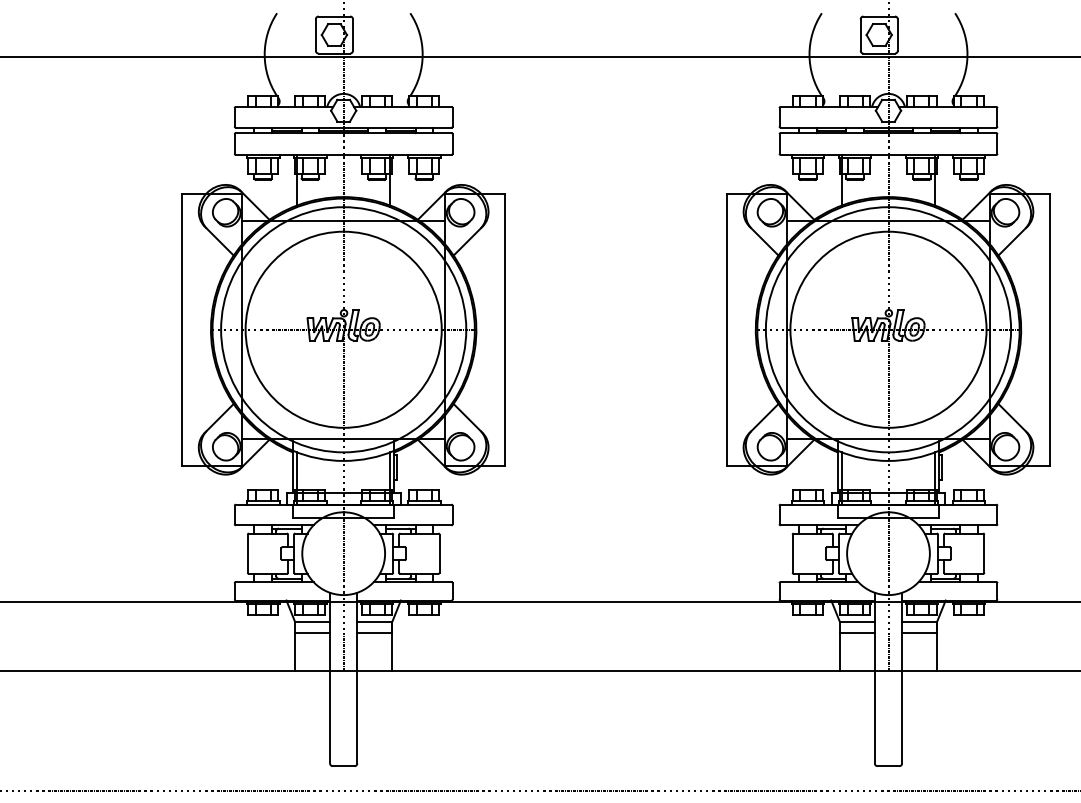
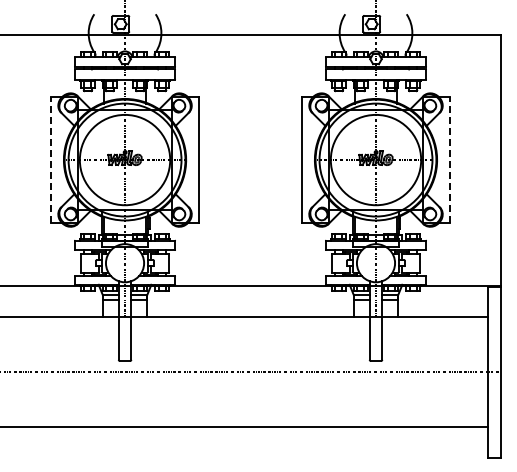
line: (181, 330) -> (50, 160), solid -> dashed
line: (1050, 330) -> (450, 160), solid -> dashed

